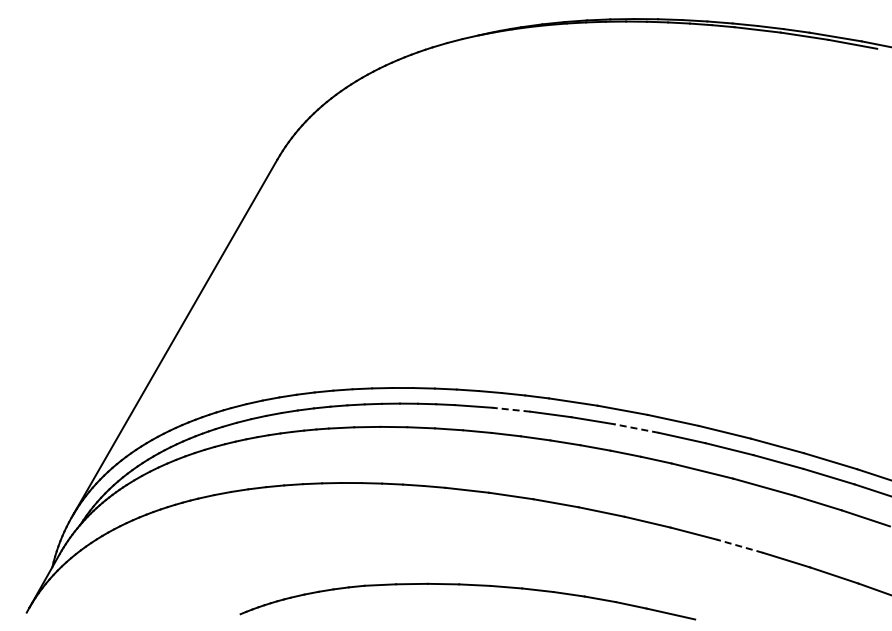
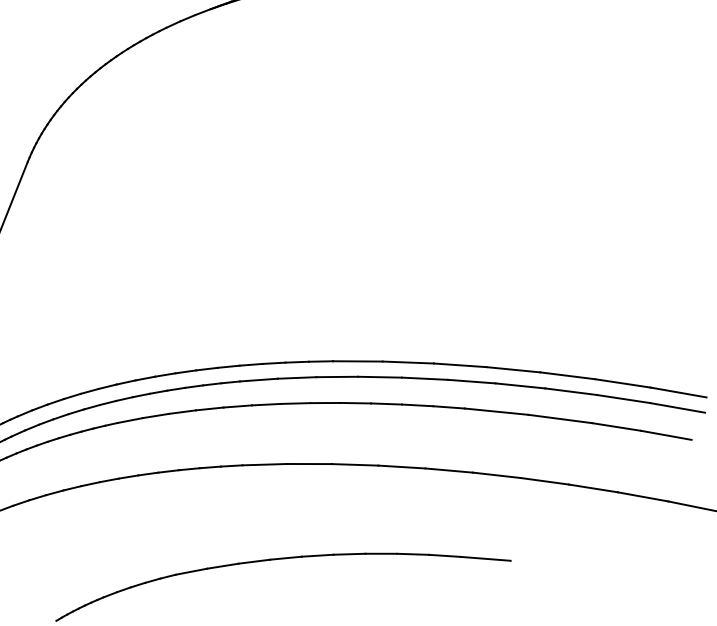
line: (510, 409) -> (296, 377), dashed -> solid
line: (636, 428) -> (424, 378), dashed -> solid
line: (739, 546) -> (544, 481), dashed -> solid

